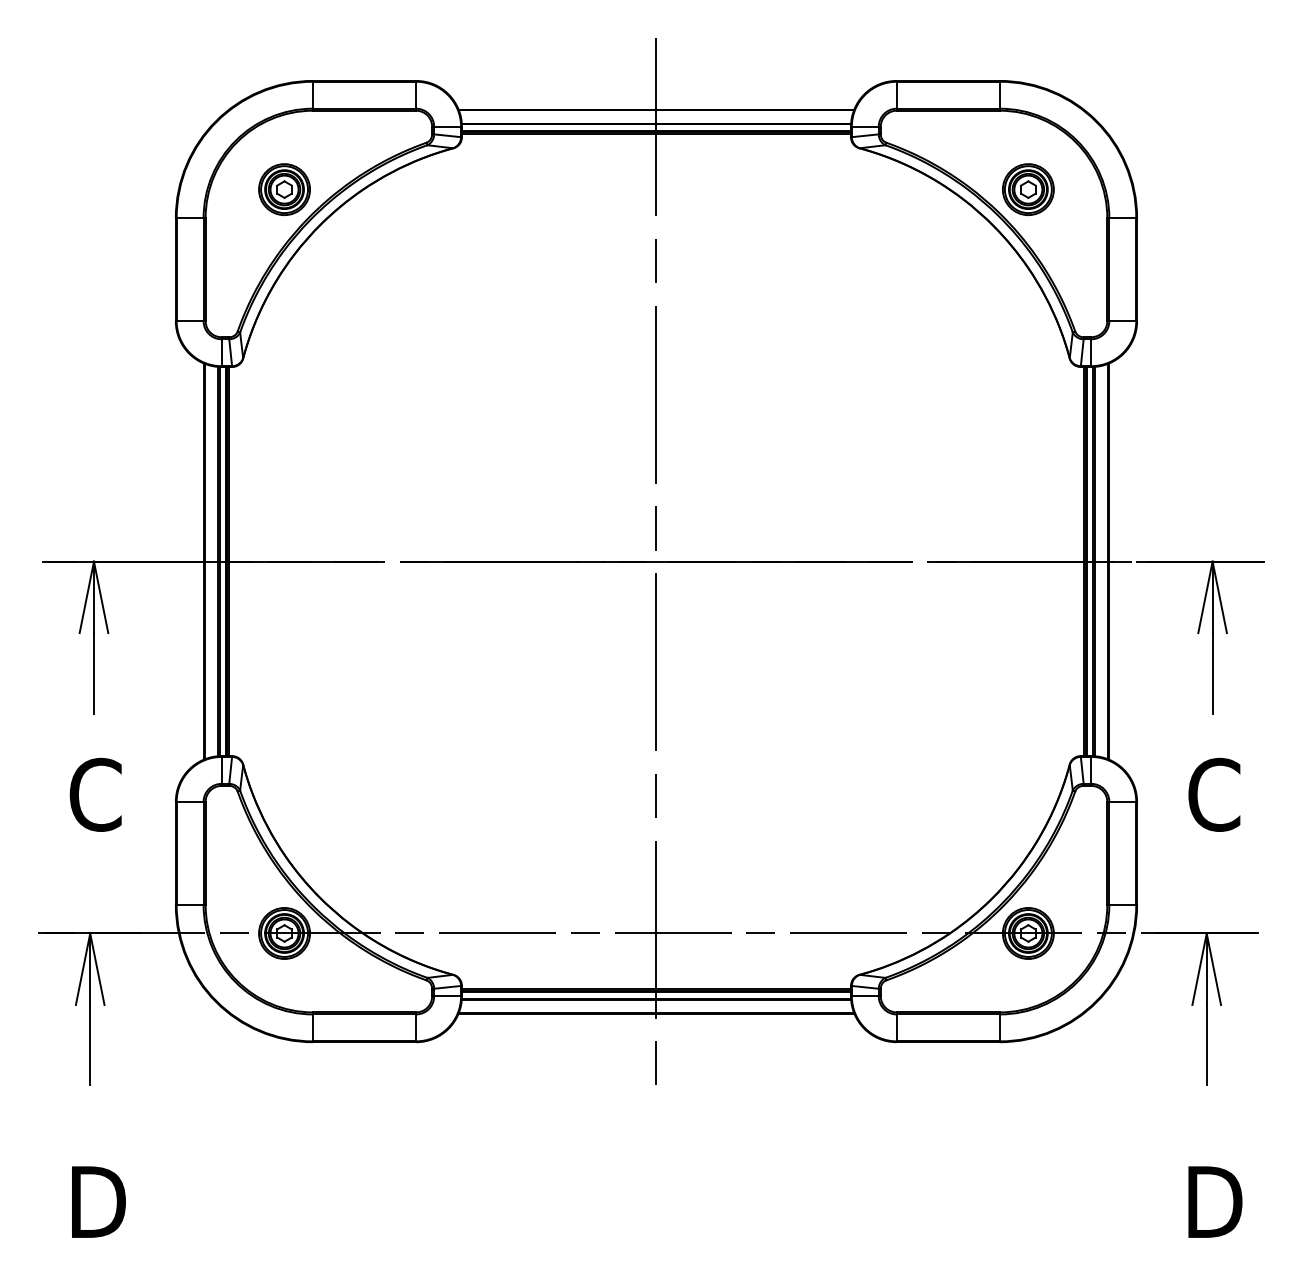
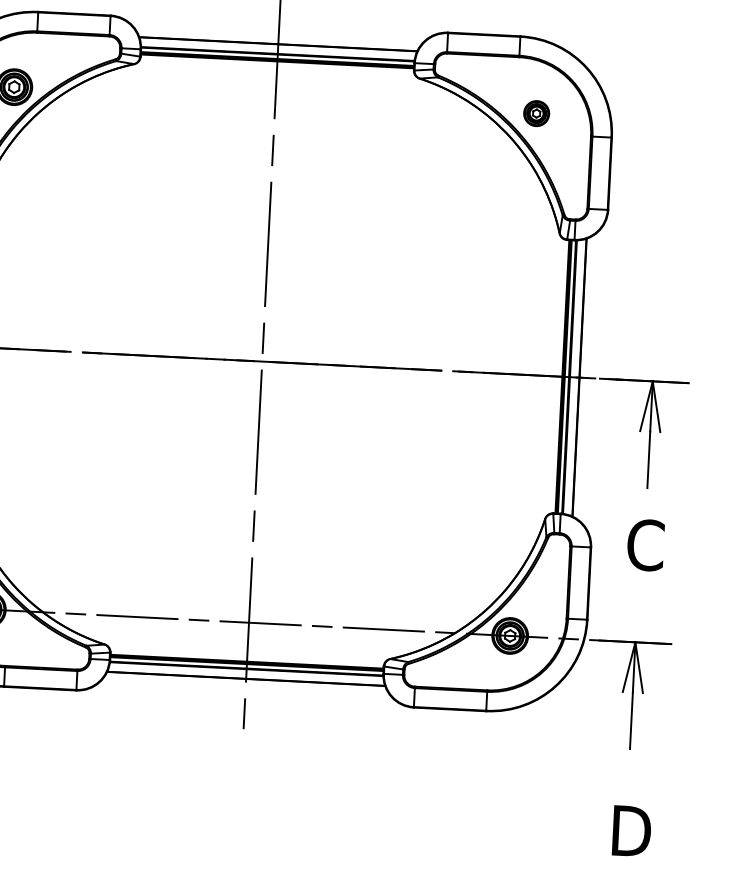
part: (1028, 189) -> (536, 113), size x0.7

